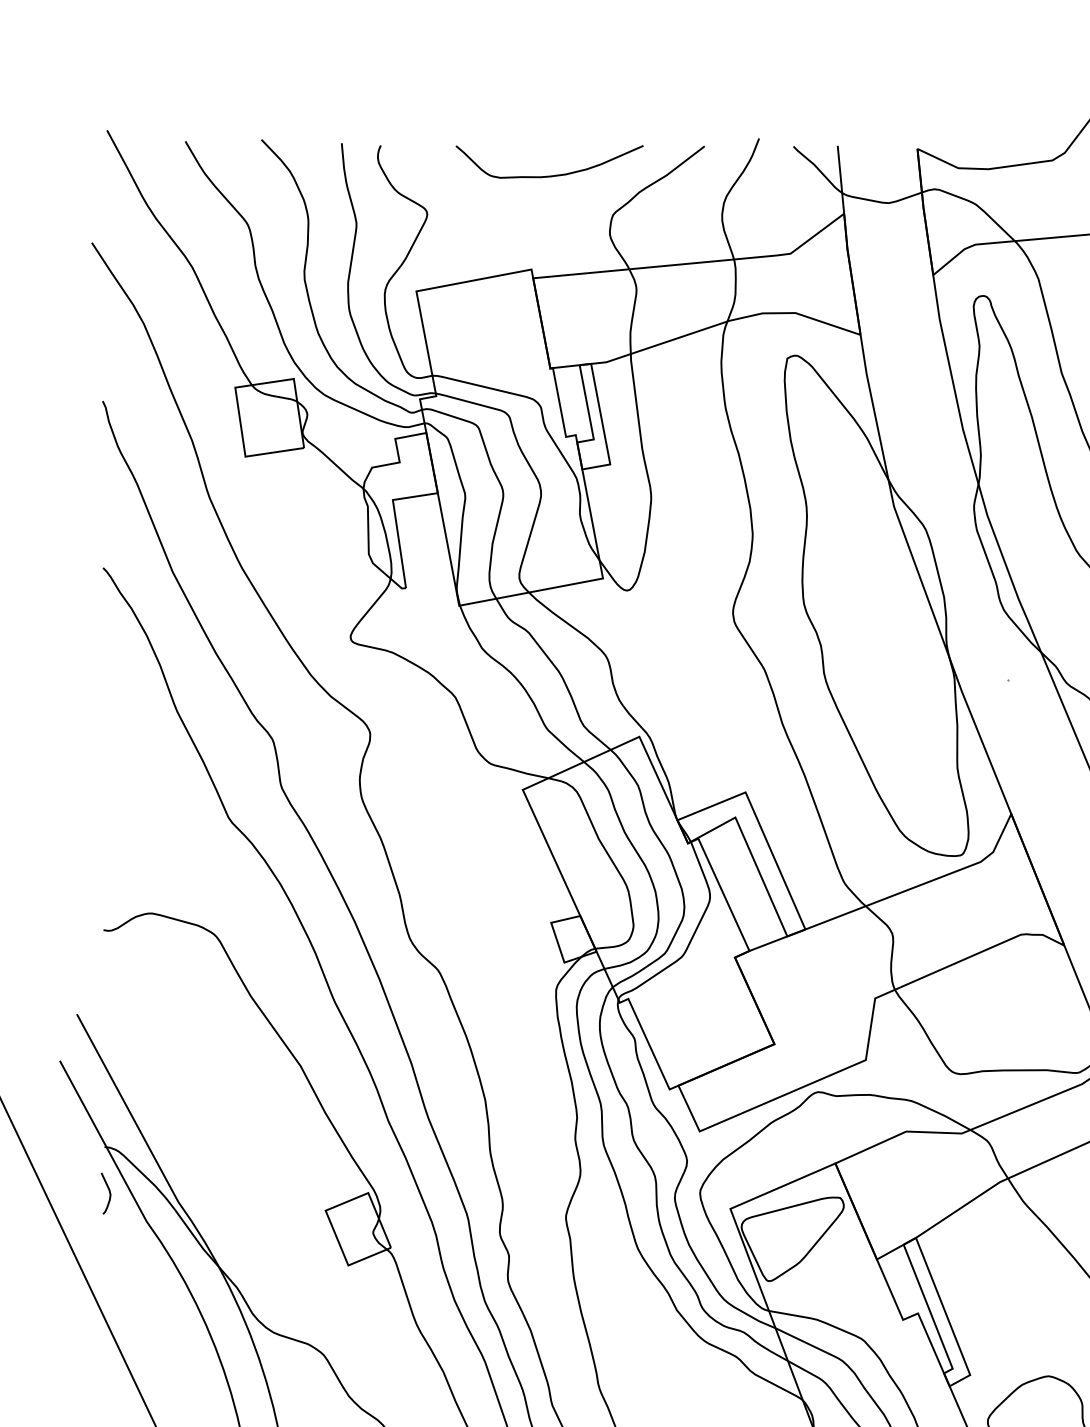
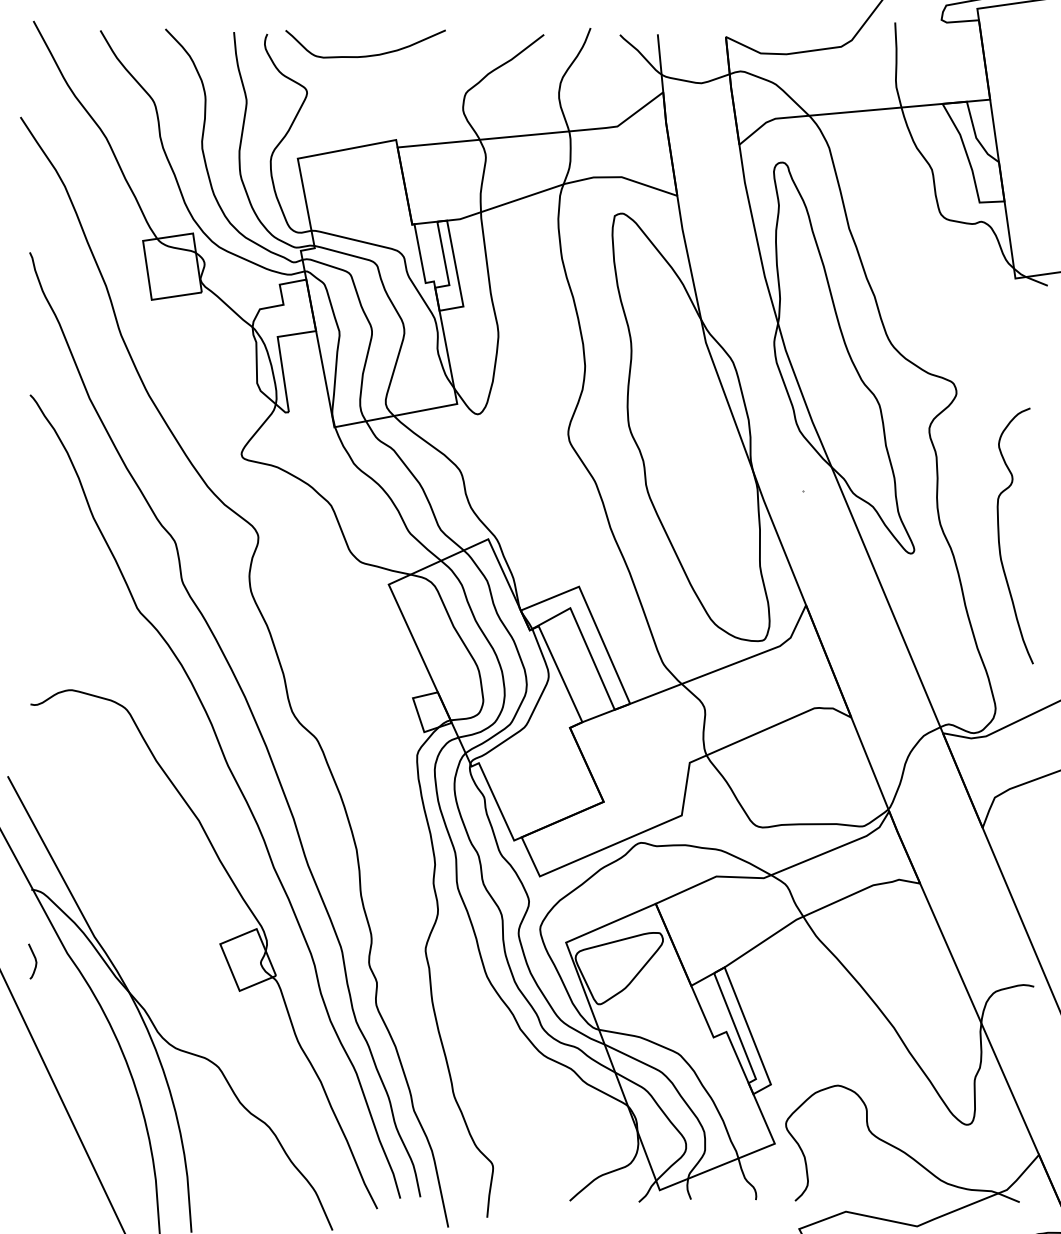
curve: (549, 175) -> (365, 55), moved
curve: (108, 1191) -> (34, 959), moved

